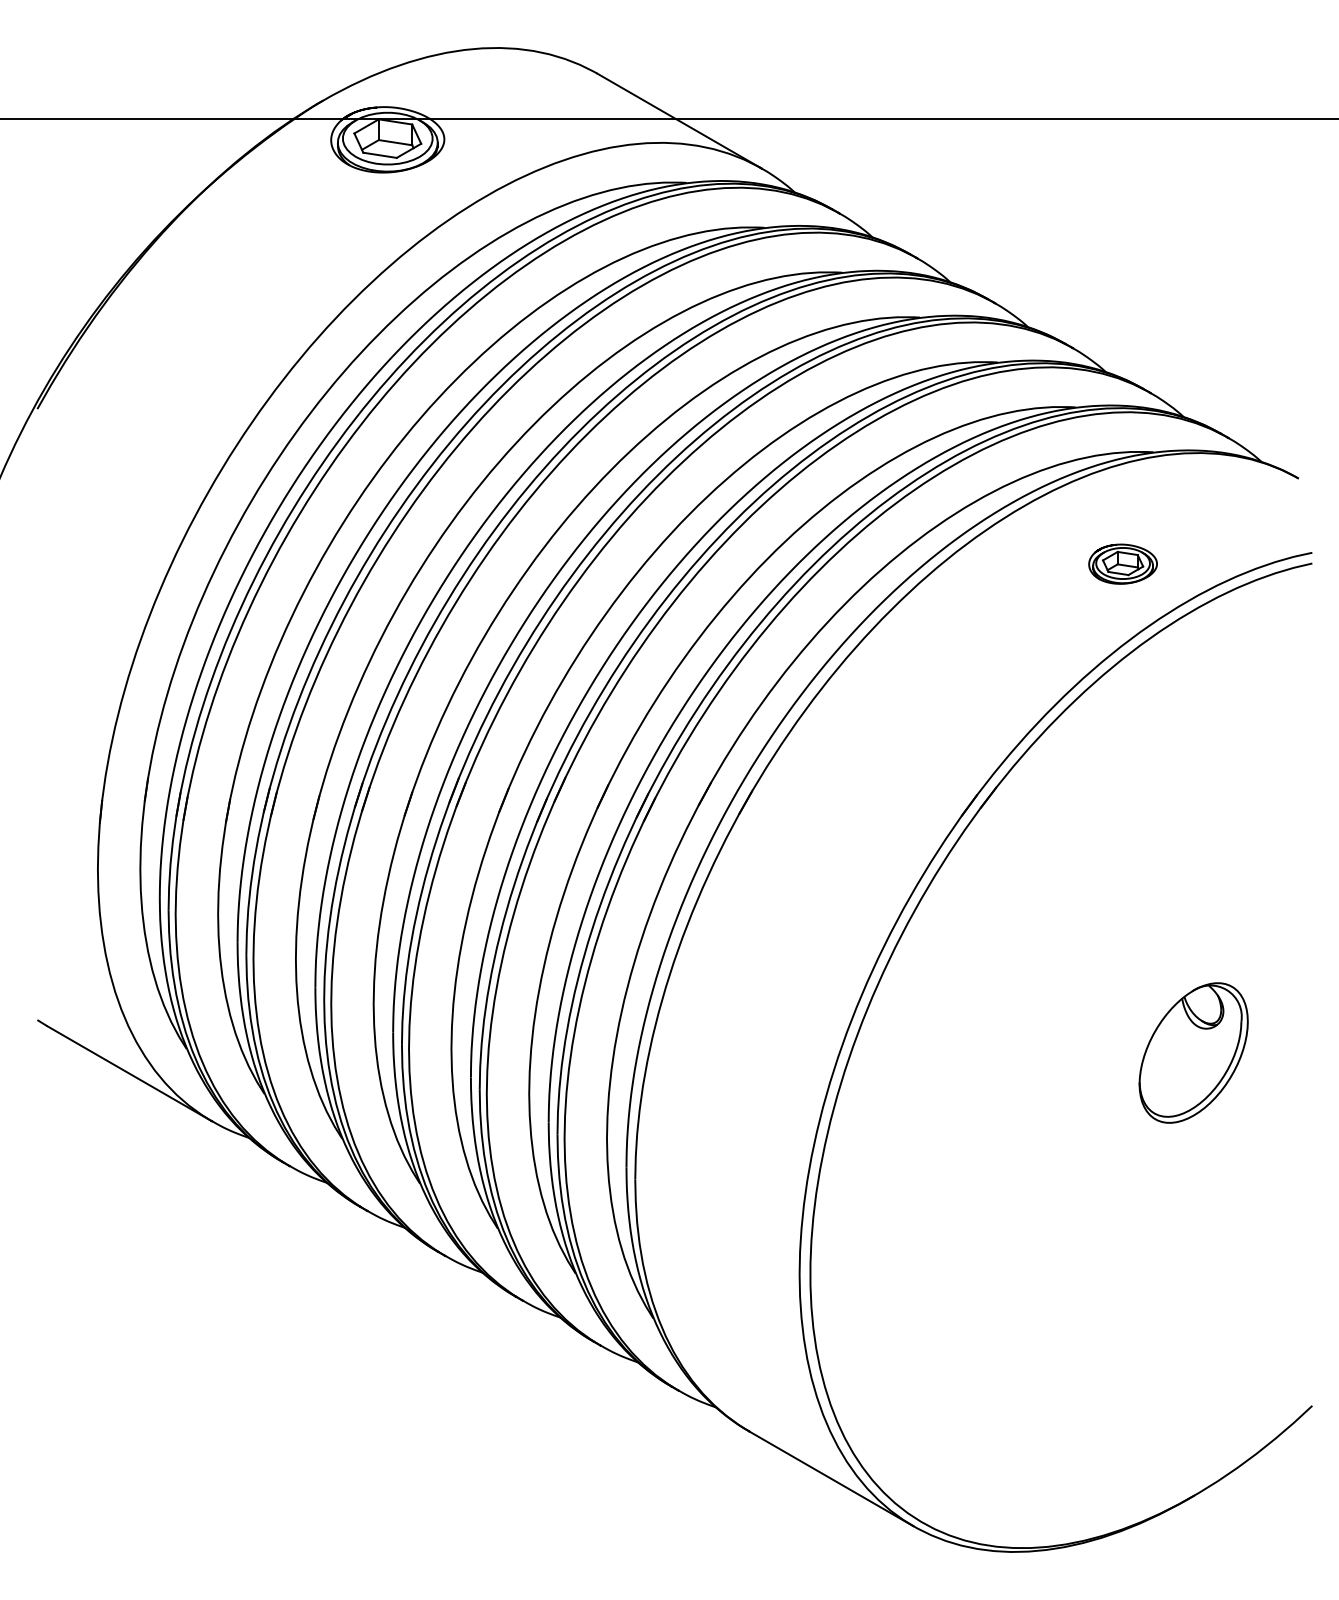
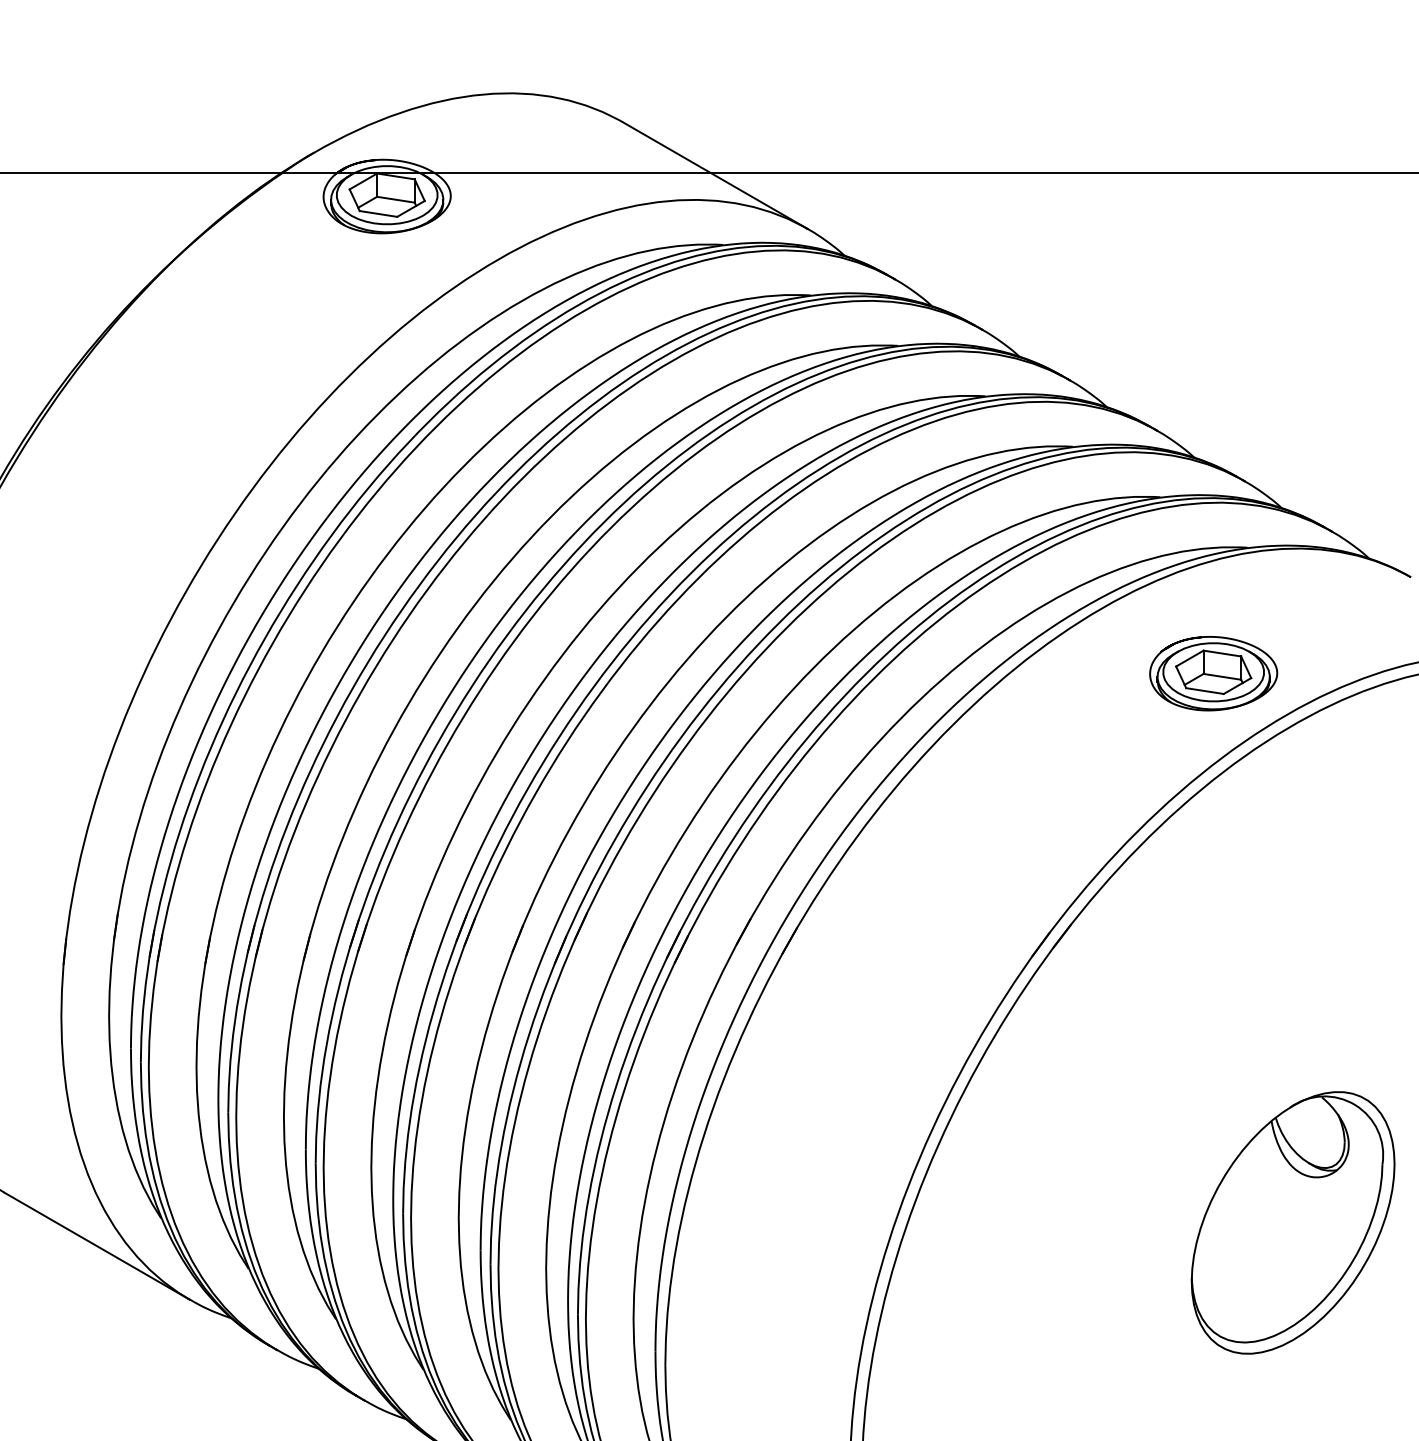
part: (1122, 563) -> (1212, 672), size x1.67
part: (1193, 1052) -> (1292, 1222), size x1.67

